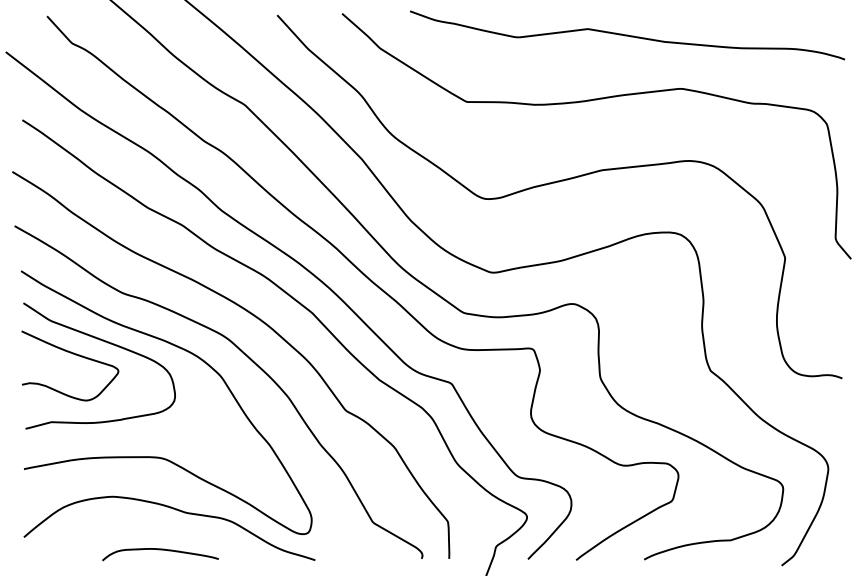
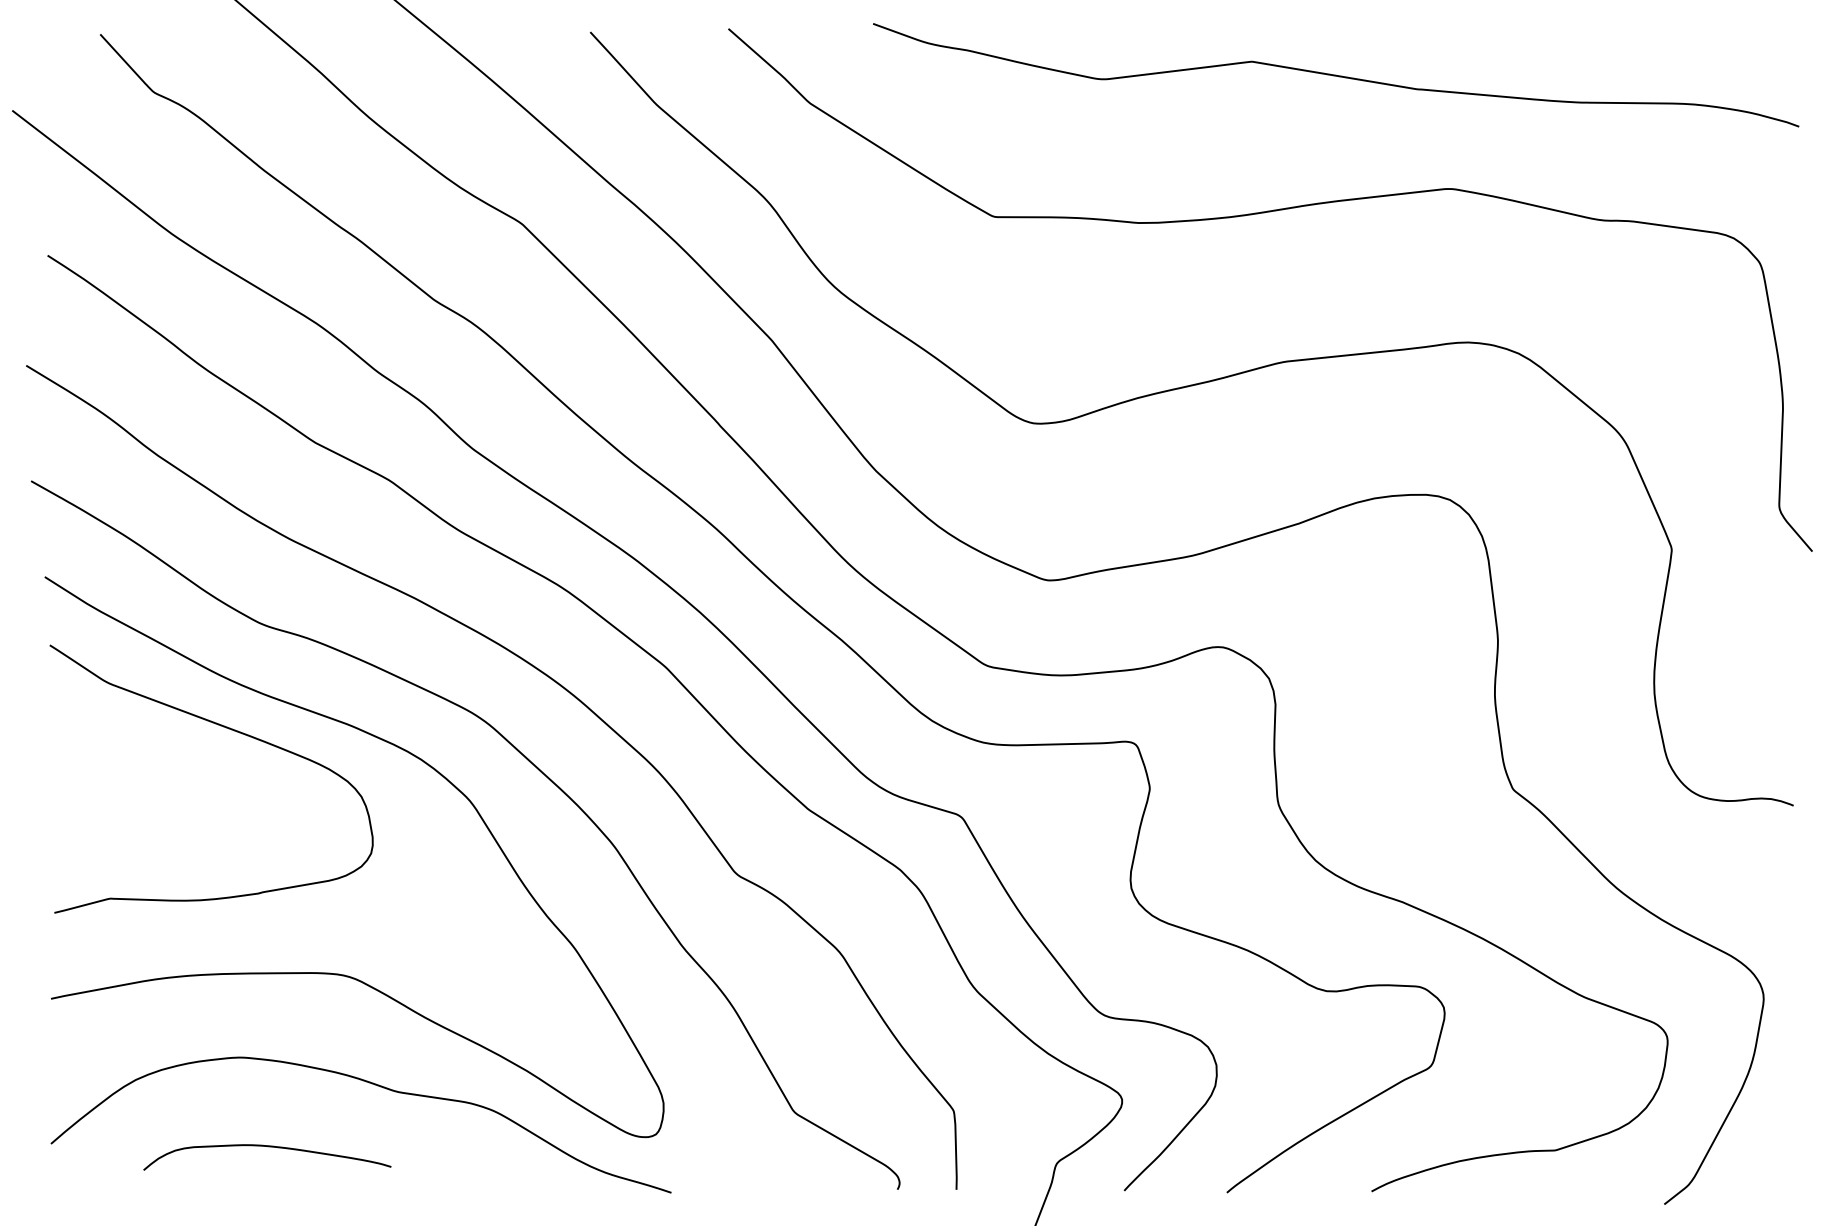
curve: (72, 354) -> (154, 754), removed
curve: (160, 550) -> (267, 1148), moved

